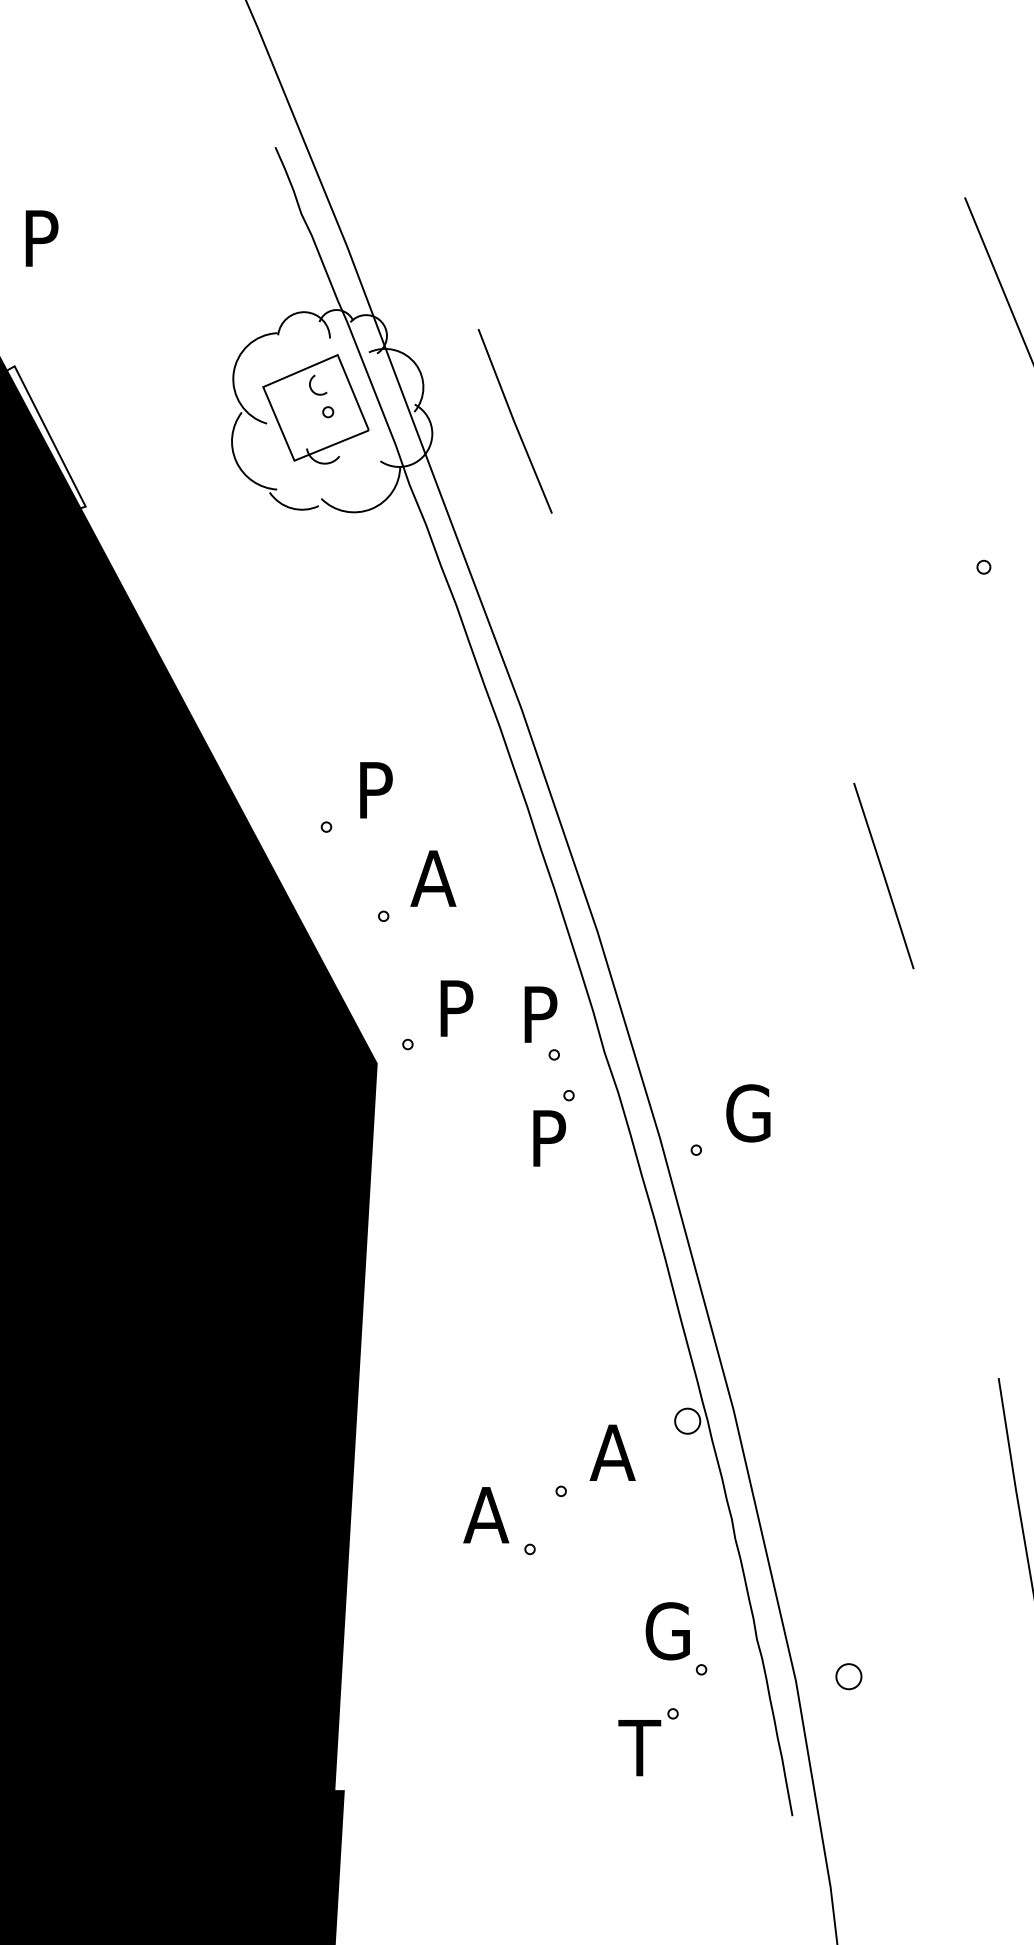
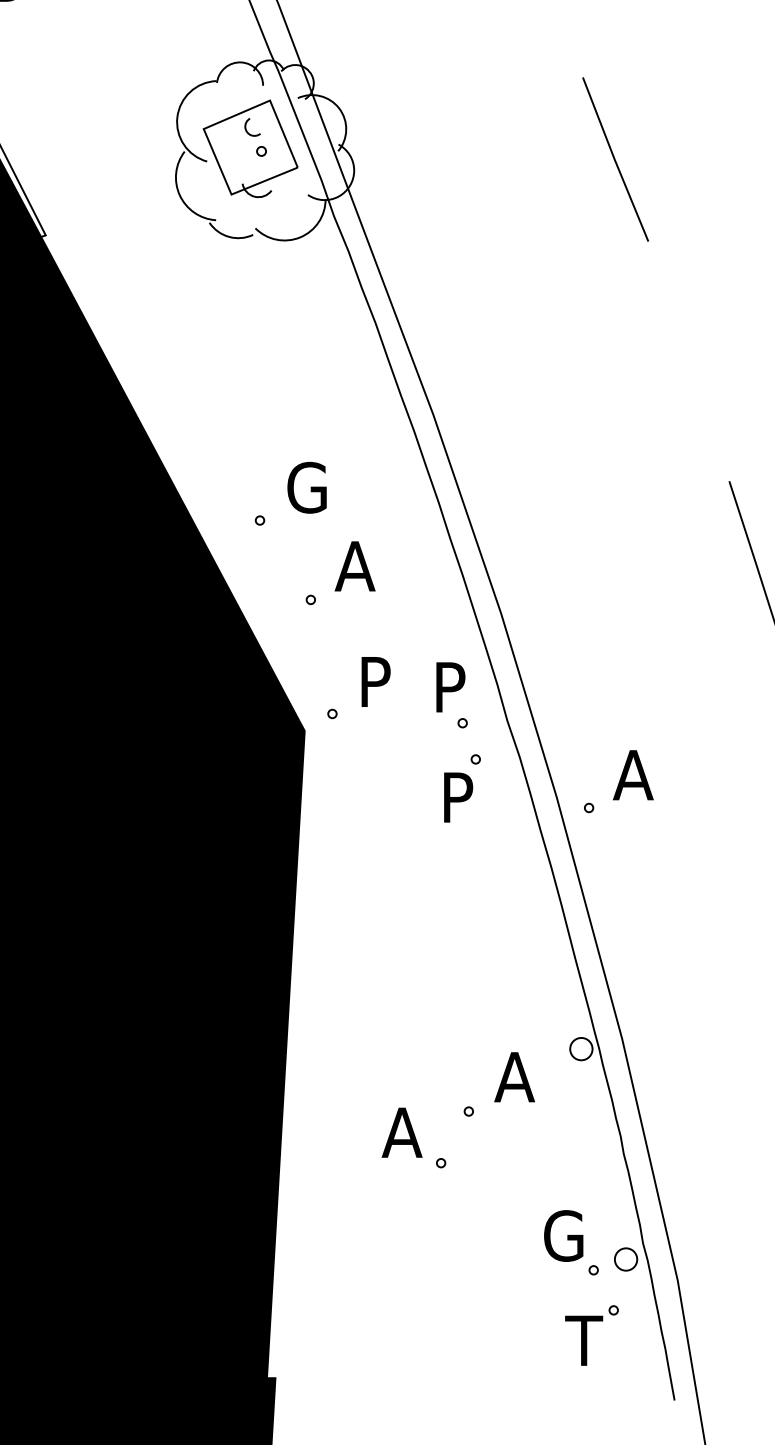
line: (514, 421) -> (615, 159), moved
text: (379, 790) -> (307, 487), P -> G
text: (746, 1113) -> (633, 775), G -> A
part: (848, 1676) -> (625, 1259), moved
part: (648, 1742) -> (591, 1335), moved

